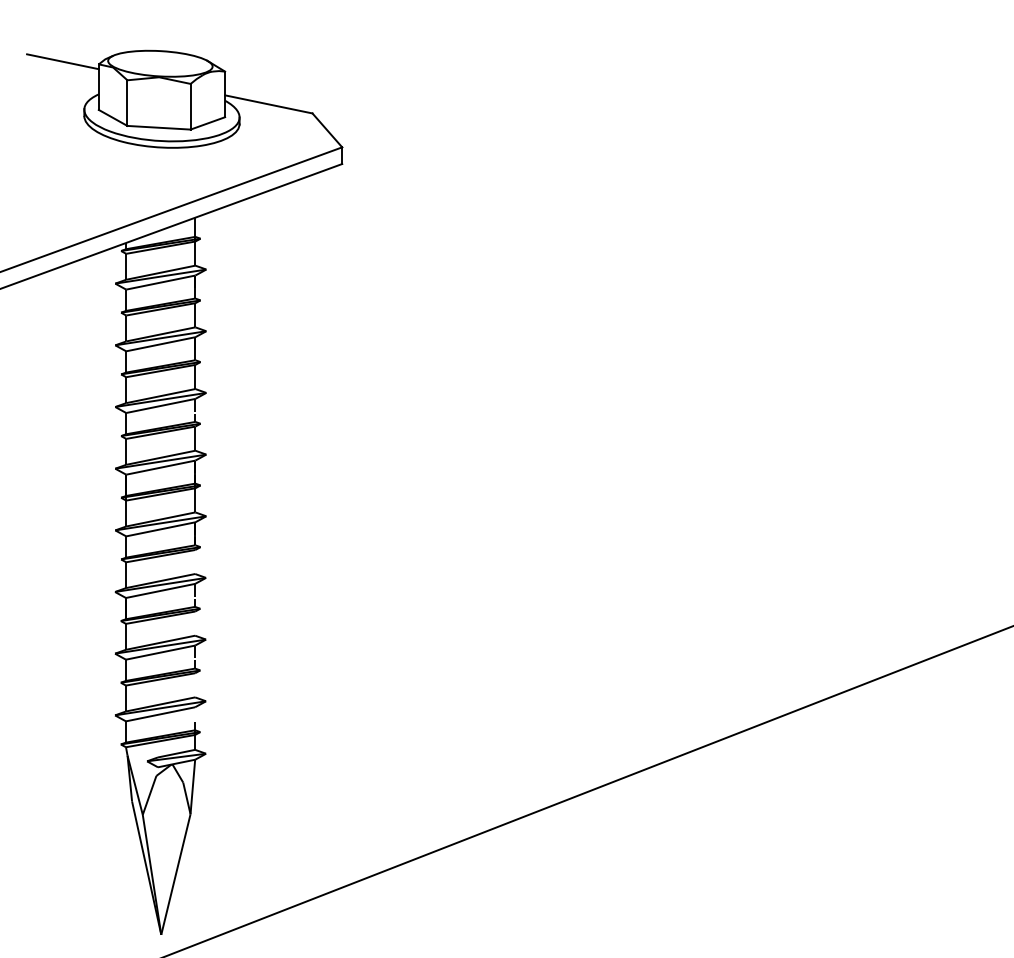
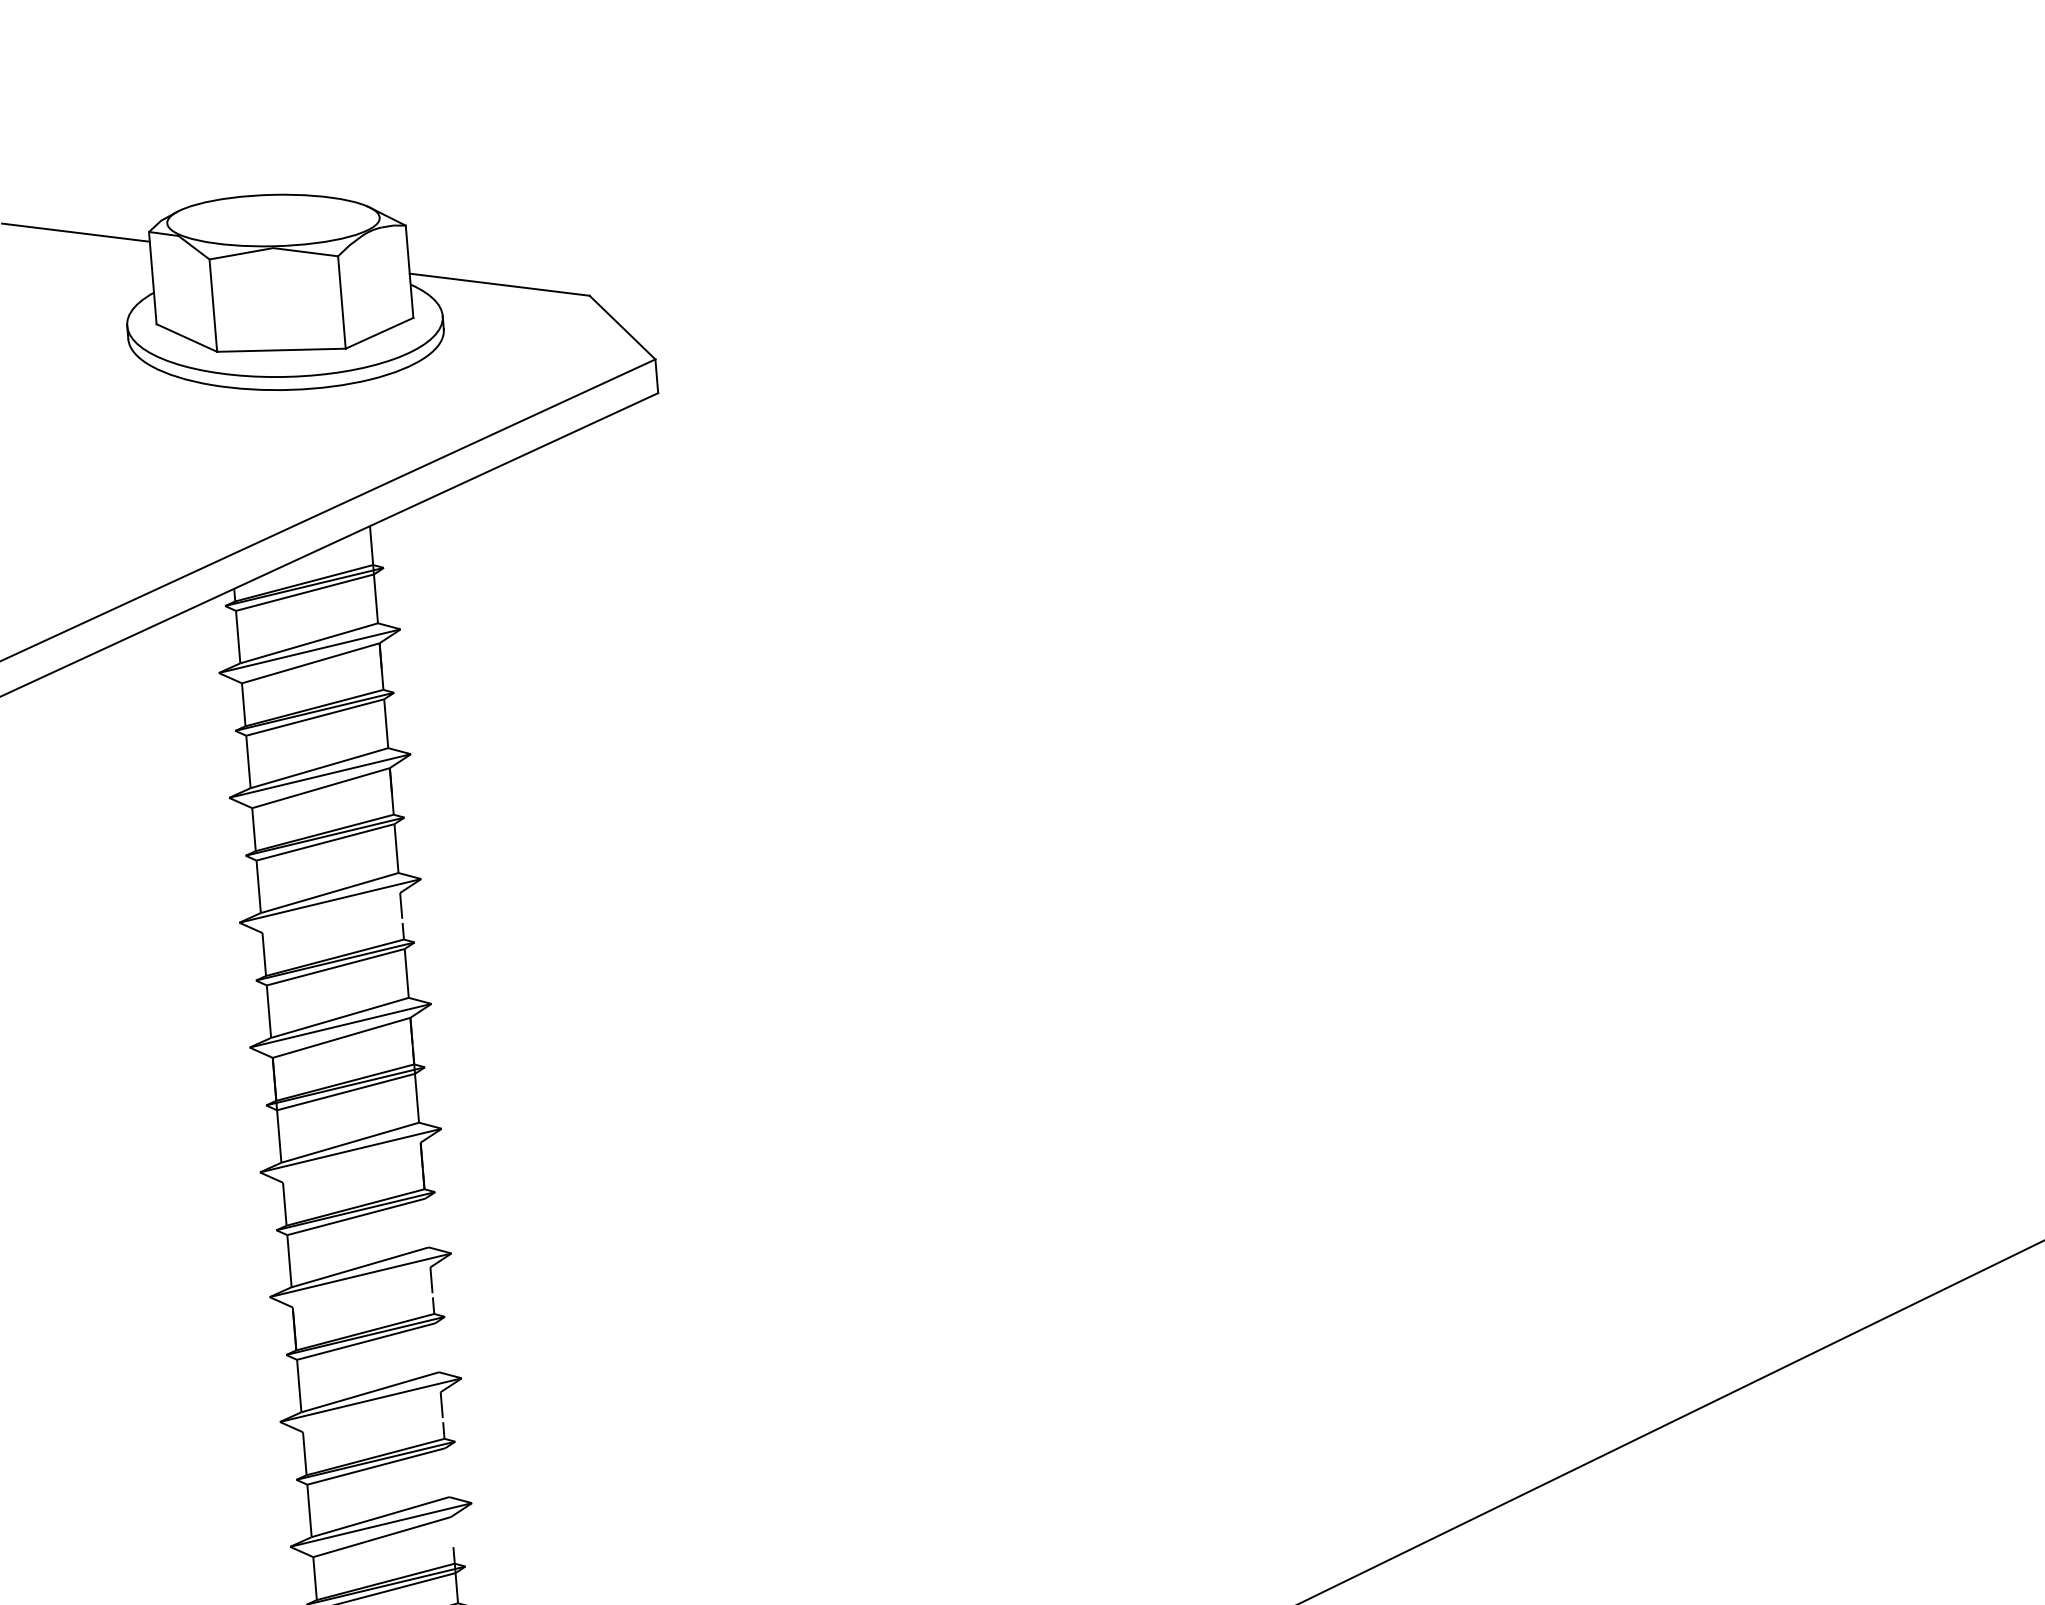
line: (160, 405) -> (330, 912), removed
line: (160, 529) -> (351, 1163), removed
line: (160, 590) -> (361, 1286), removed
line: (160, 652) -> (371, 1412), removed

